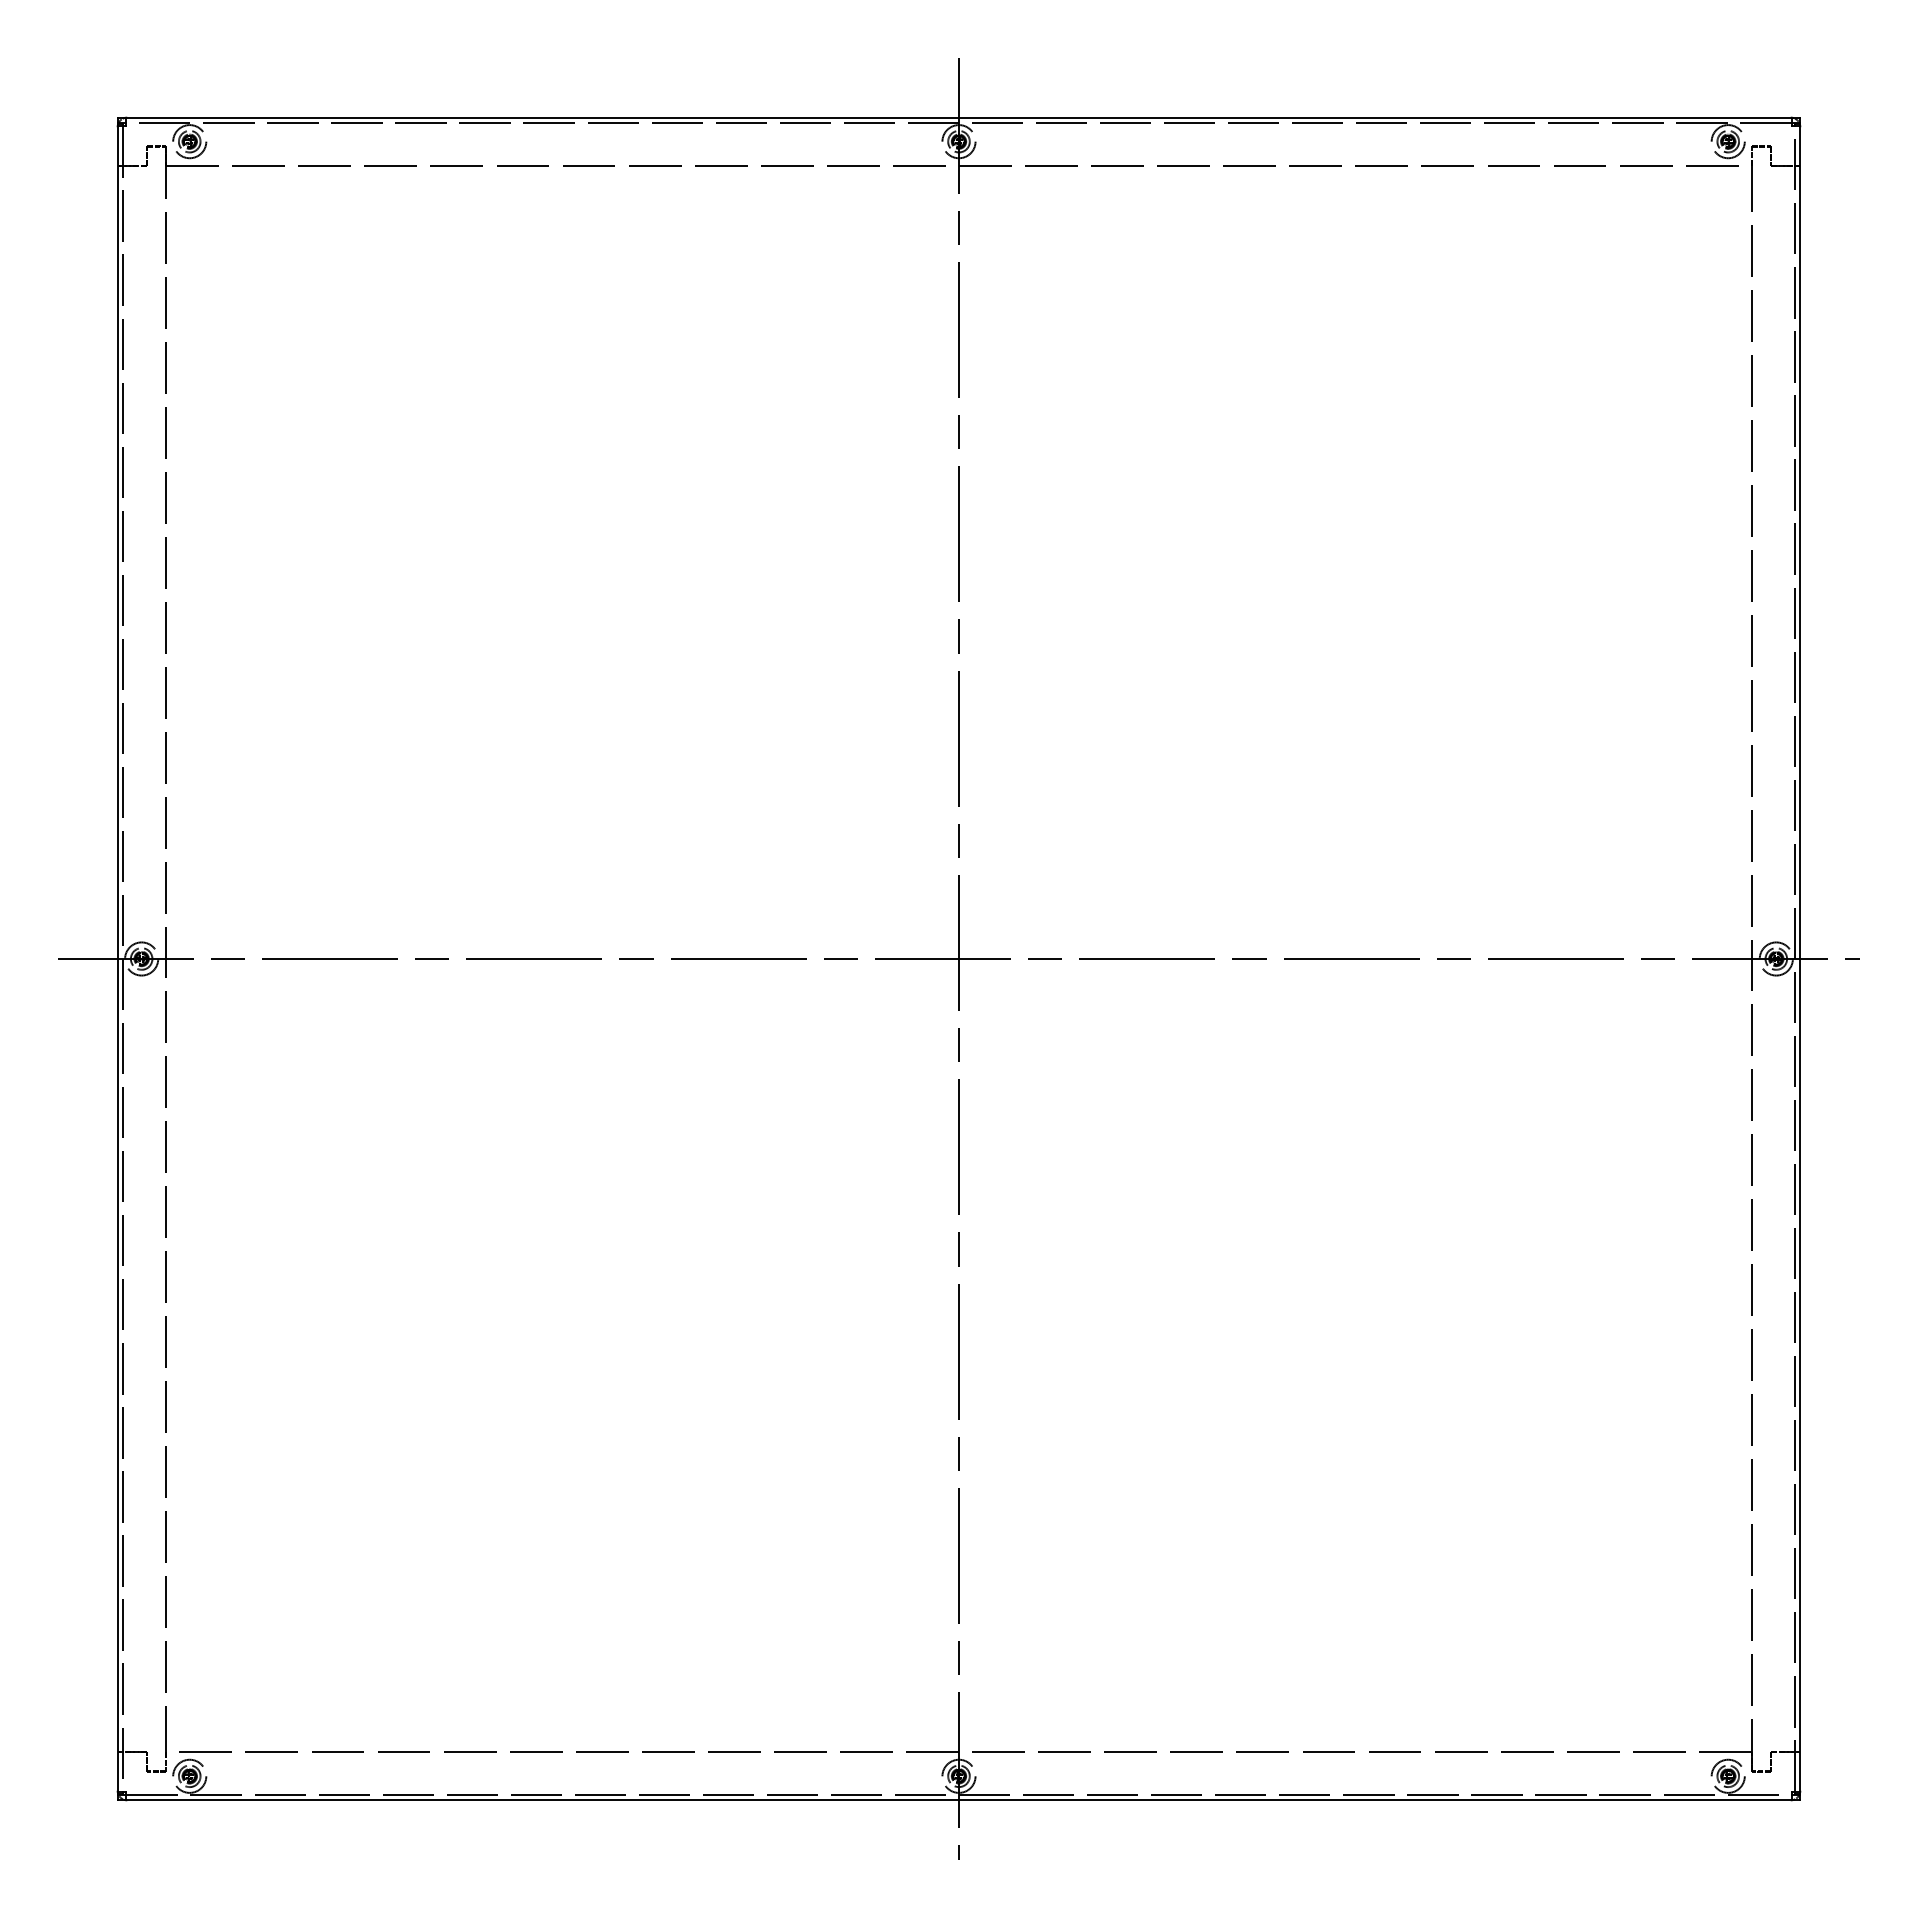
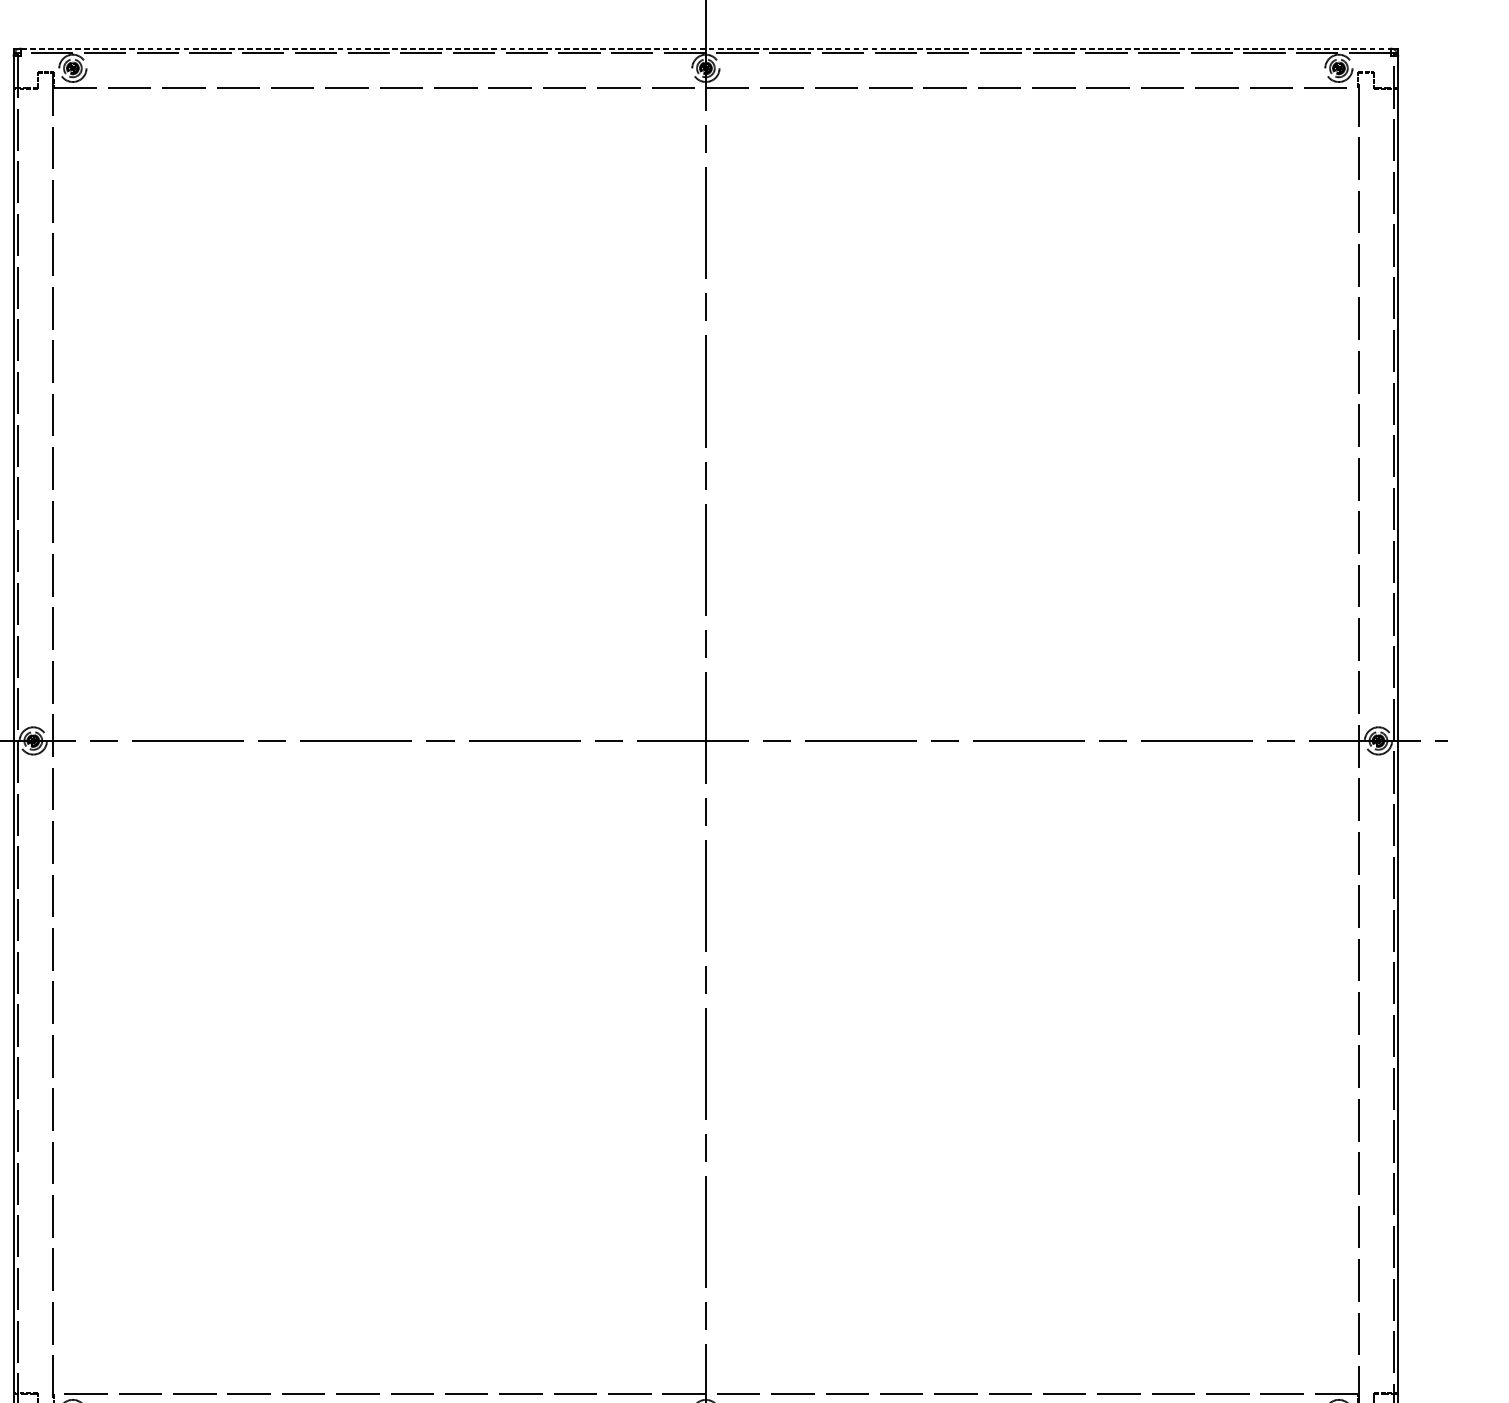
line: (959, 117) -> (706, 48), solid -> dashed

